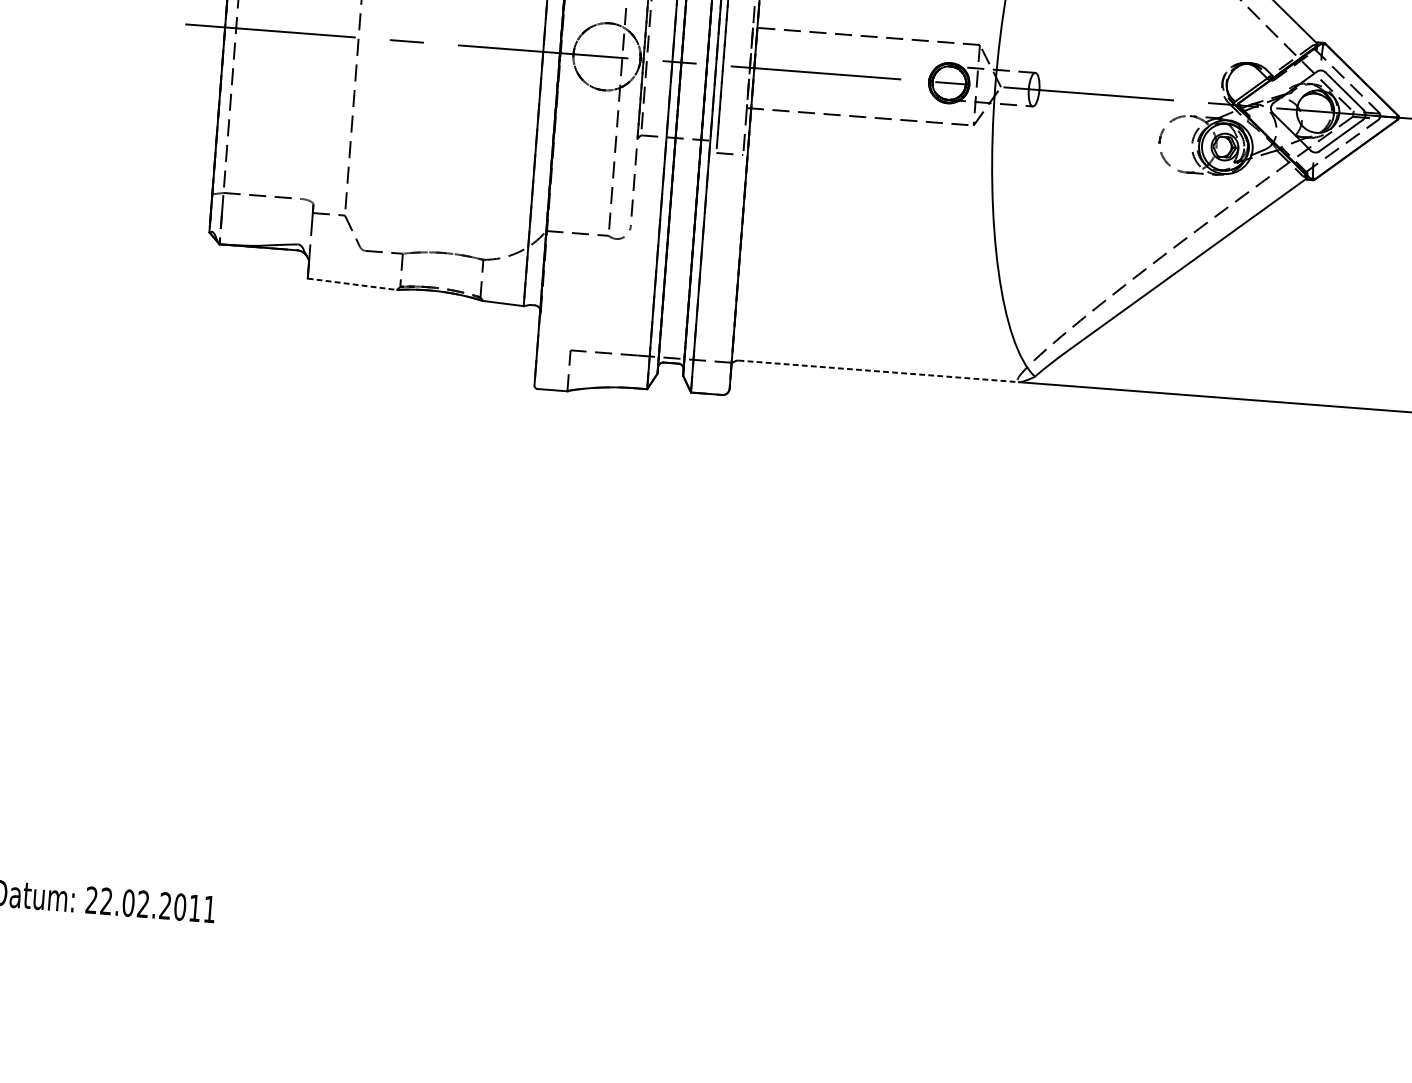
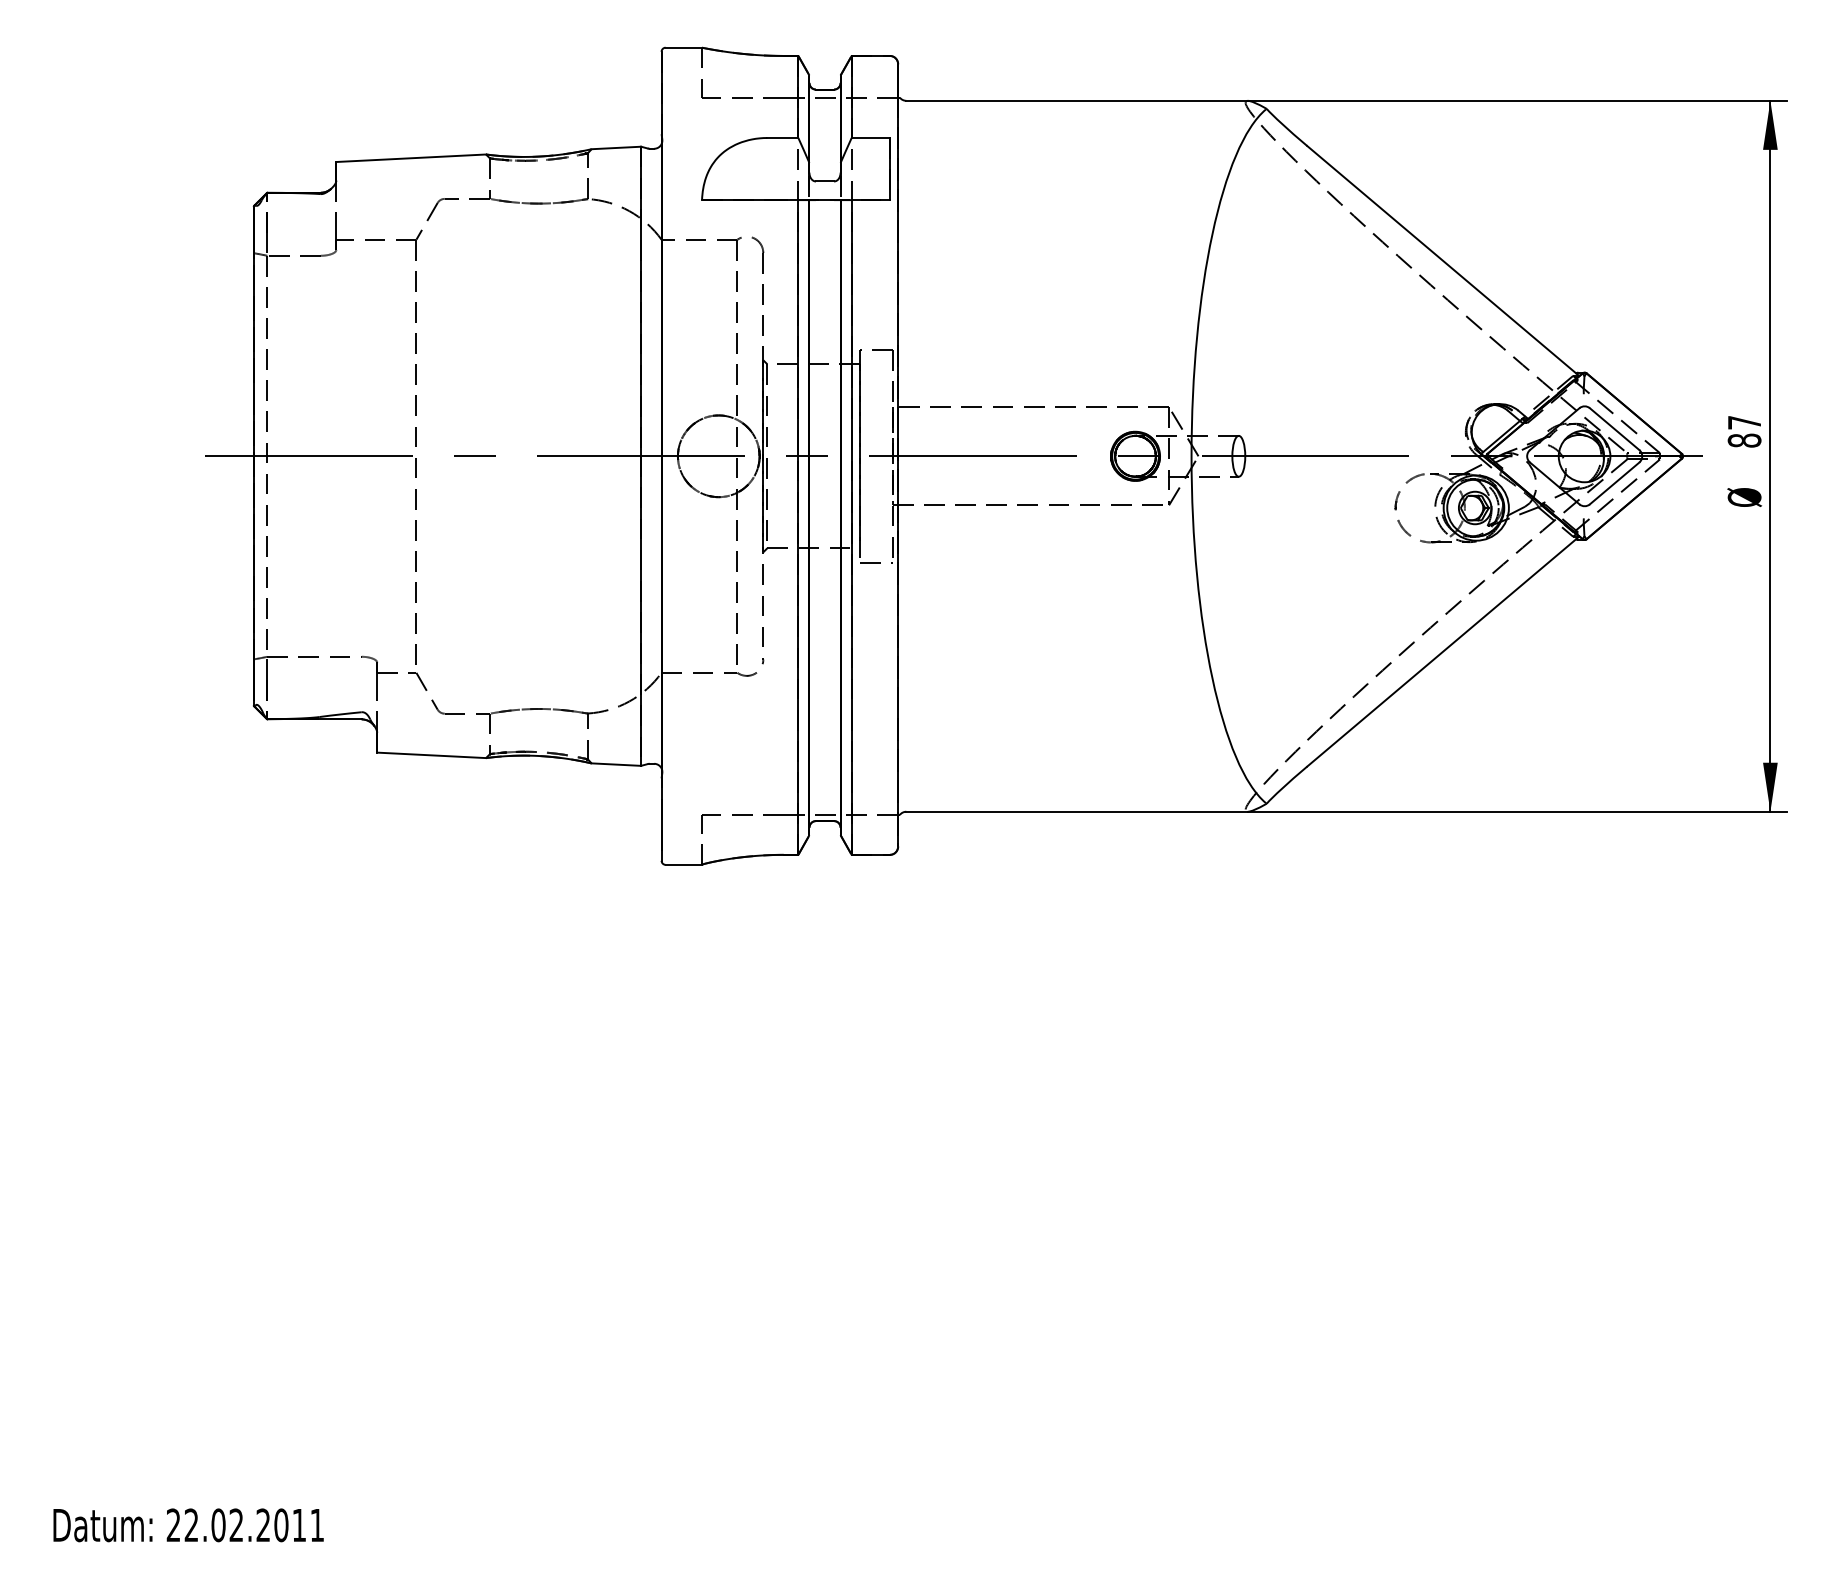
line: (353, 284) -> (432, 755), dashed -> solid
line: (879, 371) -> (1077, 811), dashed -> solid

